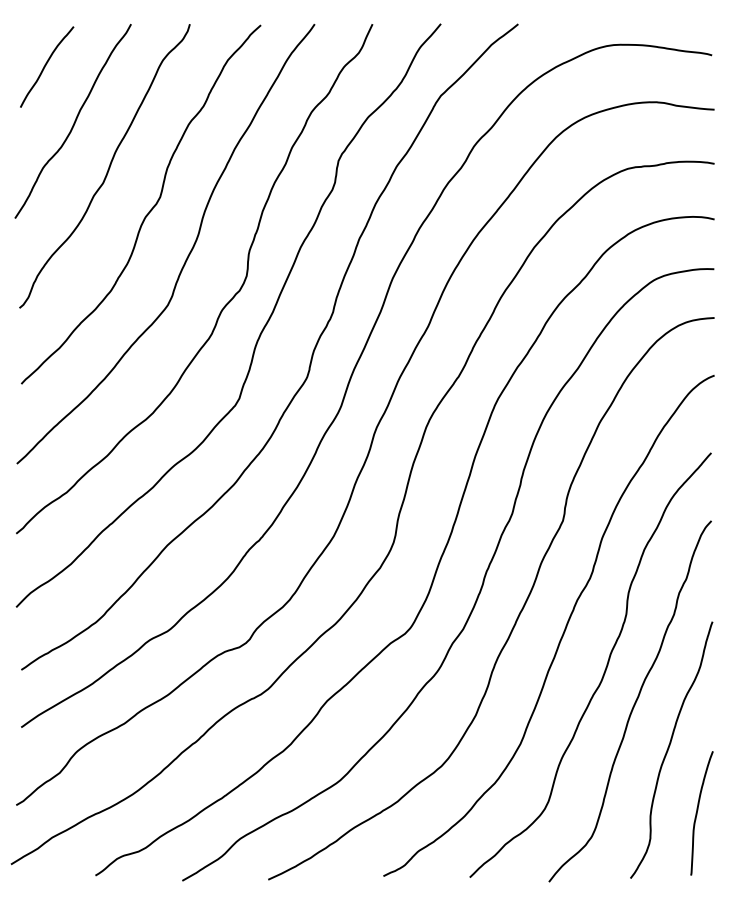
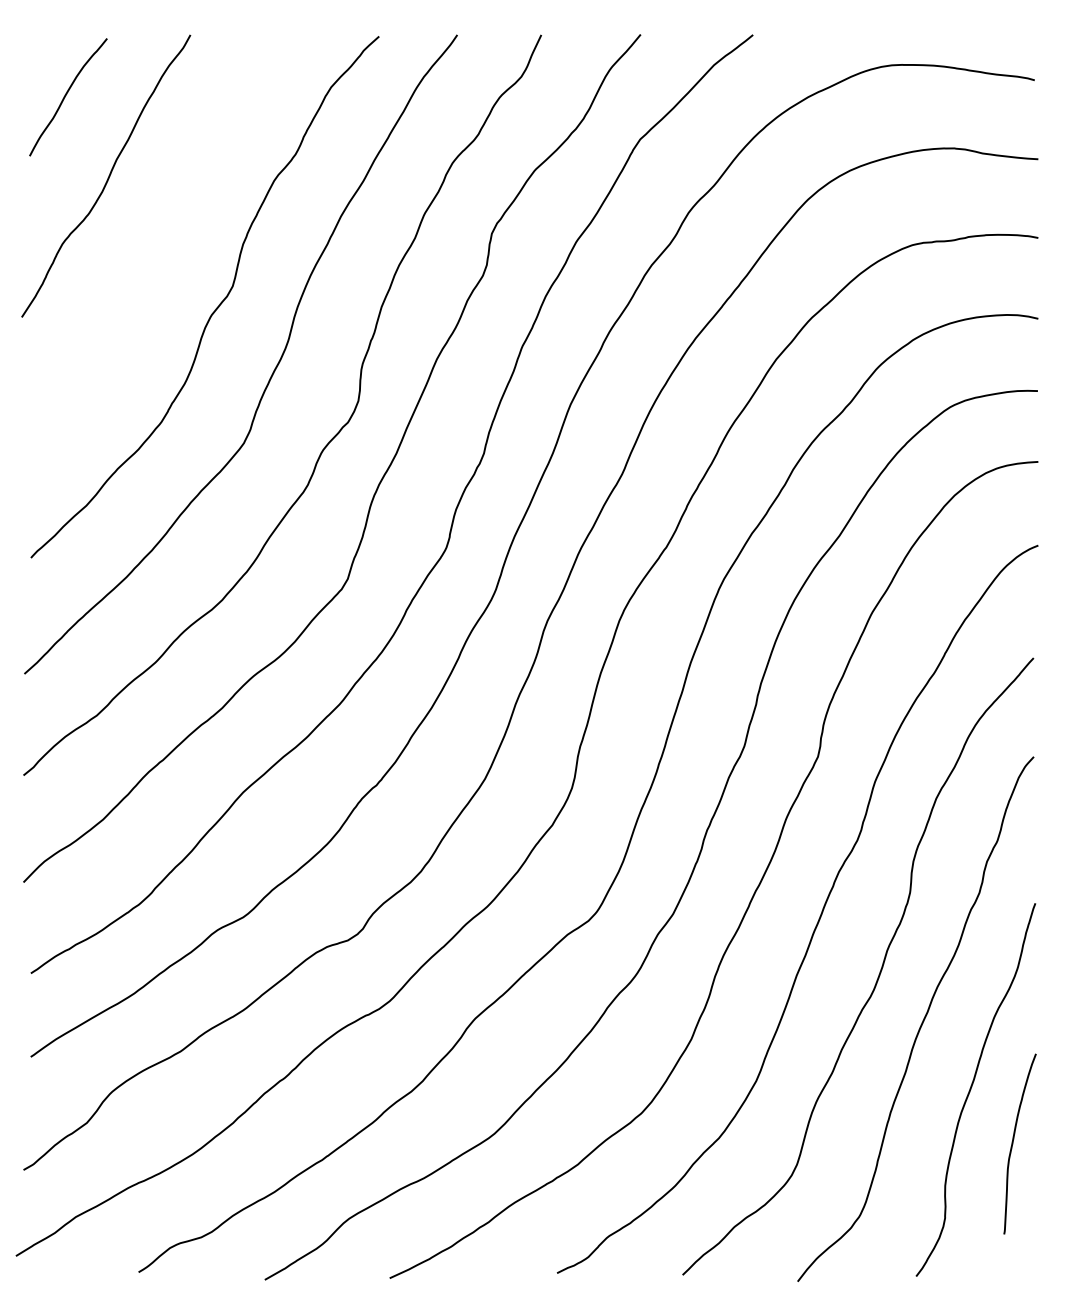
curve: (108, 166) -> (157, 241), removed
curve: (697, 813) -> (1013, 1144), moved

